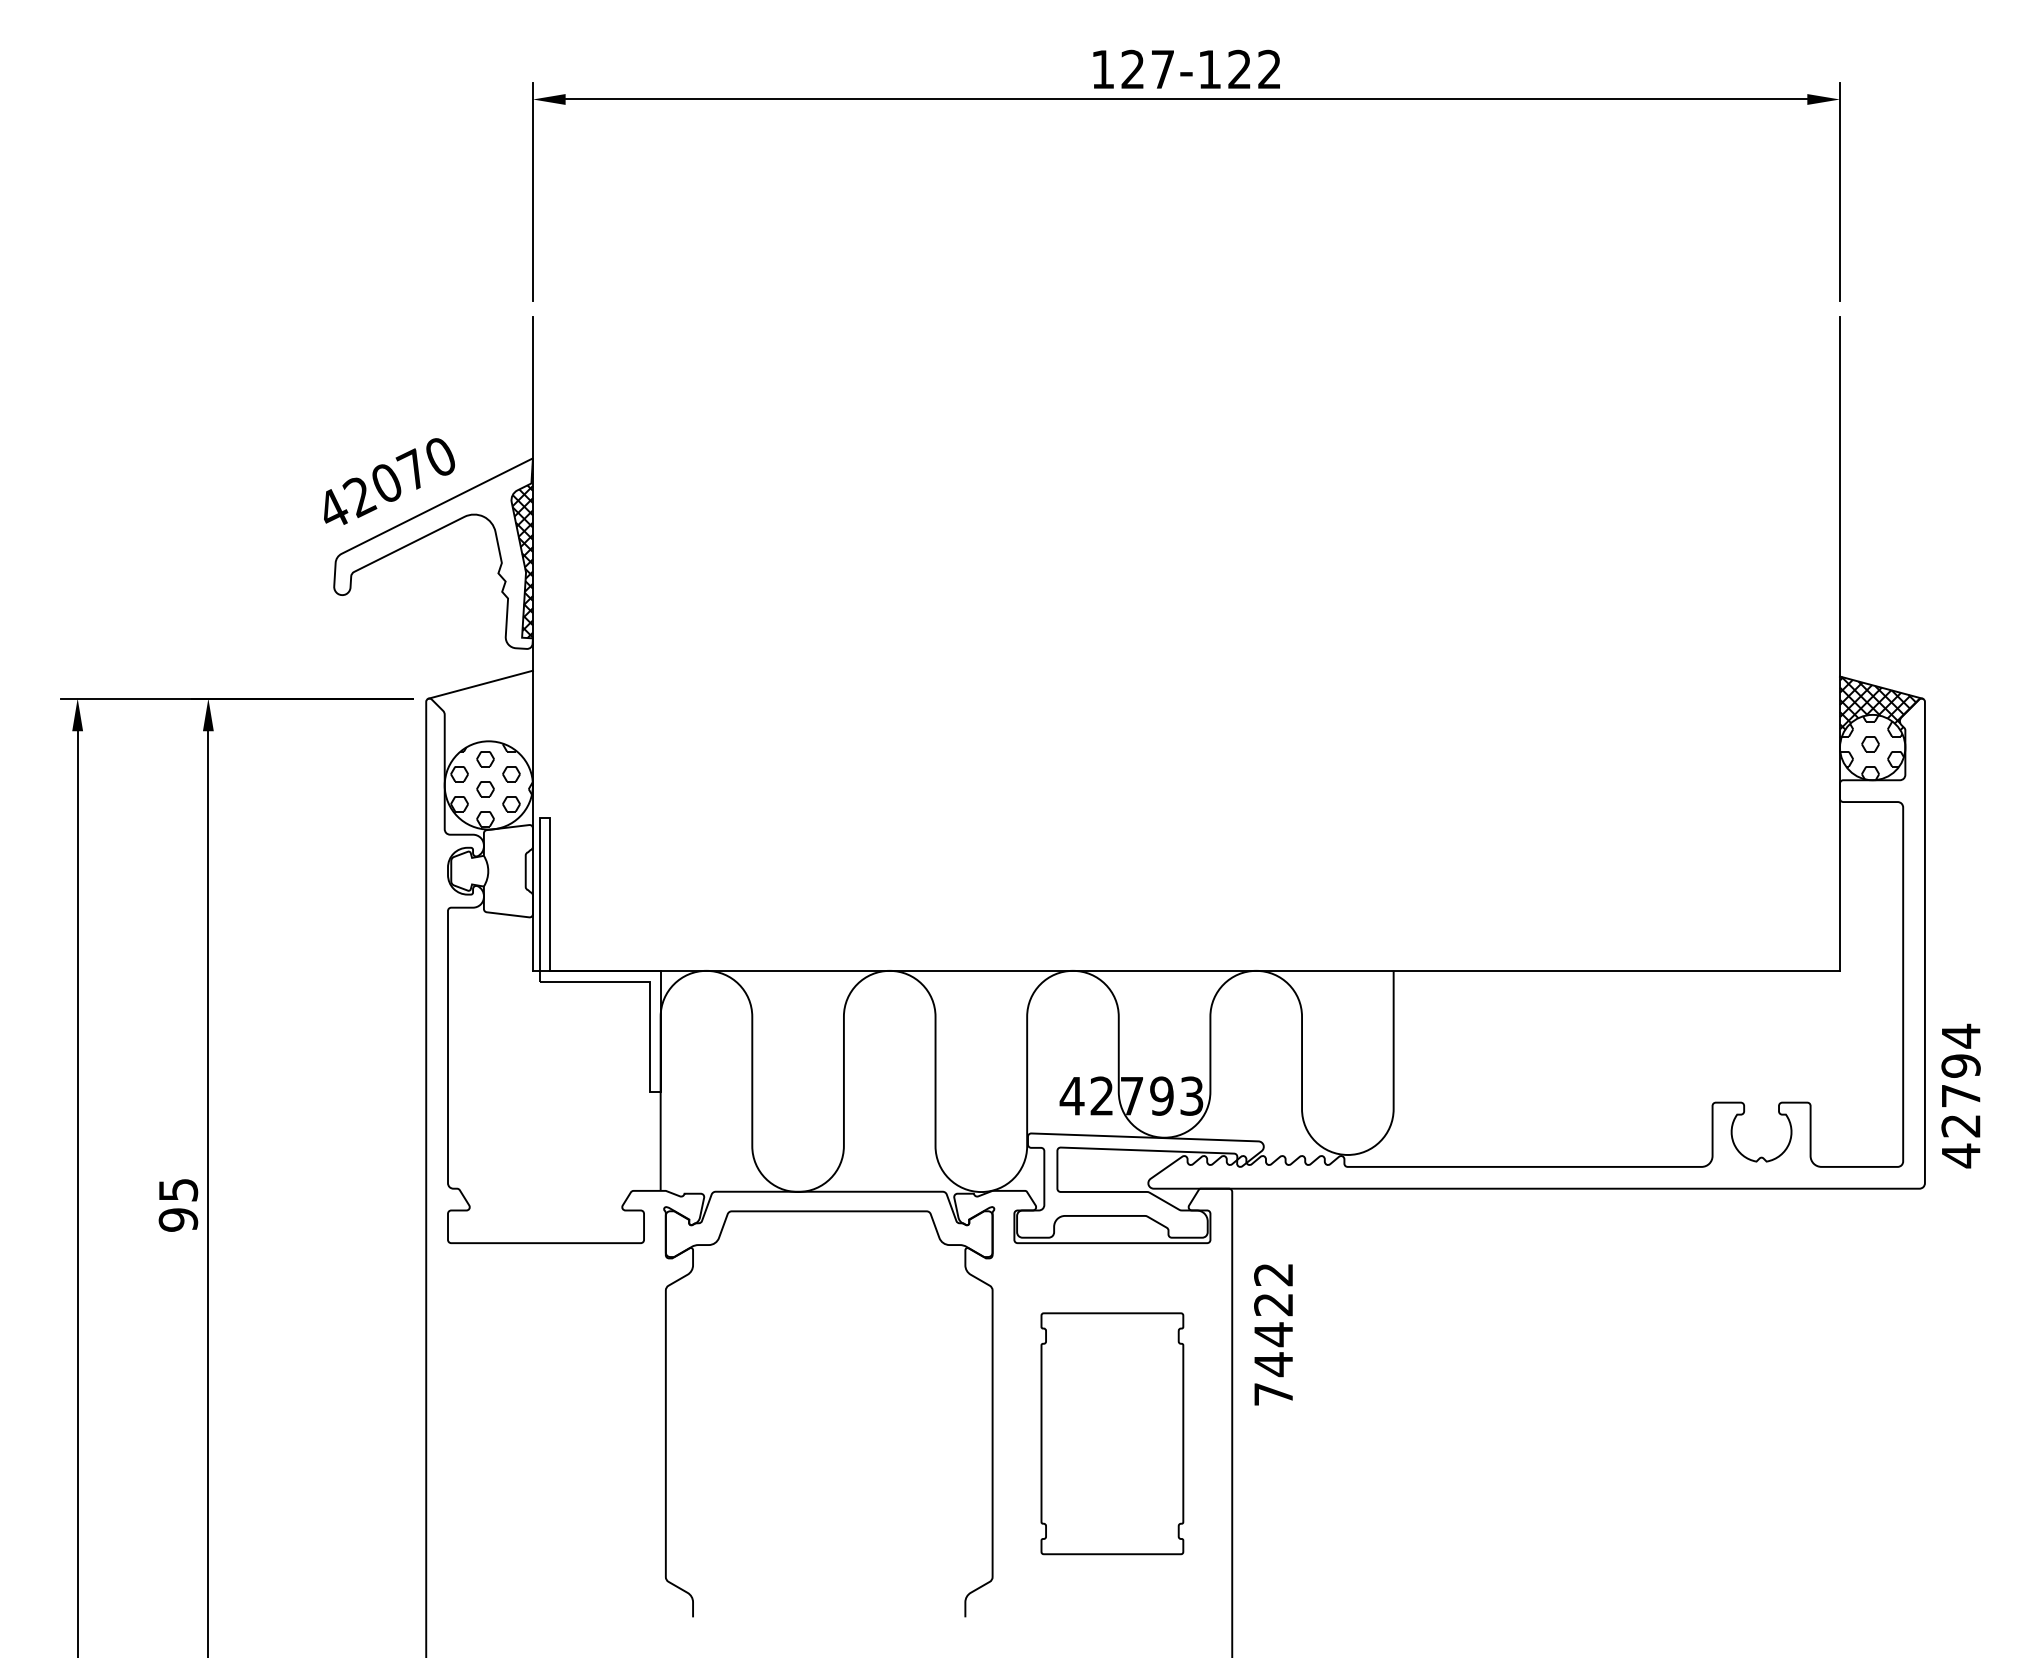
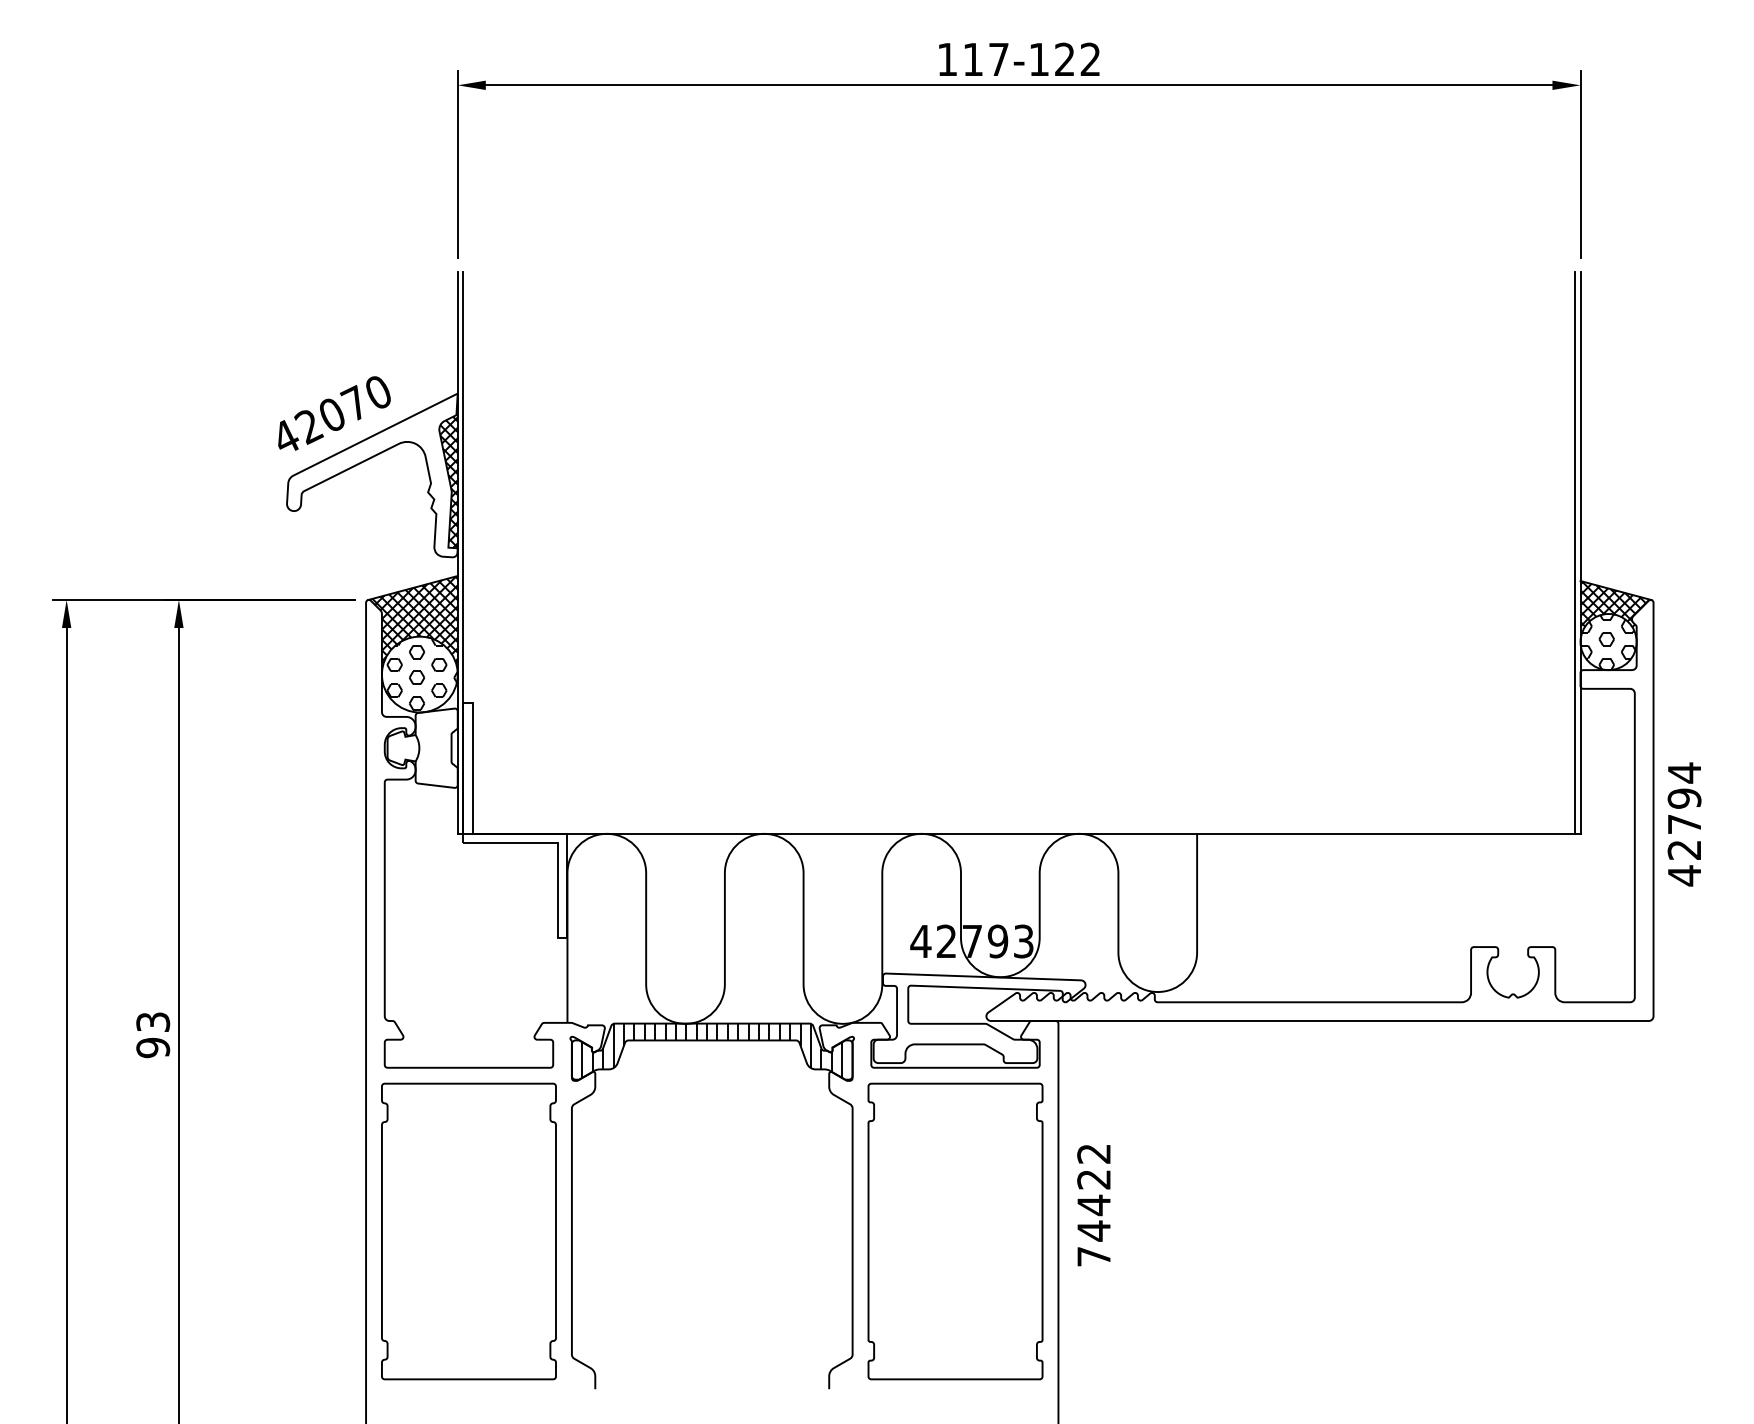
text: (1132, 68) -> (972, 58), 127-122 -> 117-122
line: (539, 643) -> (463, 552), added
line: (1832, 643) -> (1574, 552), added
hatch: (481, 727) -> (413, 624), added
text: (1961, 1096) -> (1684, 824), moved
text: (177, 1189) -> (152, 1021), 95 -> 93
hatch: (822, 1223) -> (706, 1050), added
text: (1273, 1334) -> (1093, 1205), moved
part: (545, 1433) -> (468, 1231), added
part: (1112, 1433) -> (955, 1231), size x1.43

